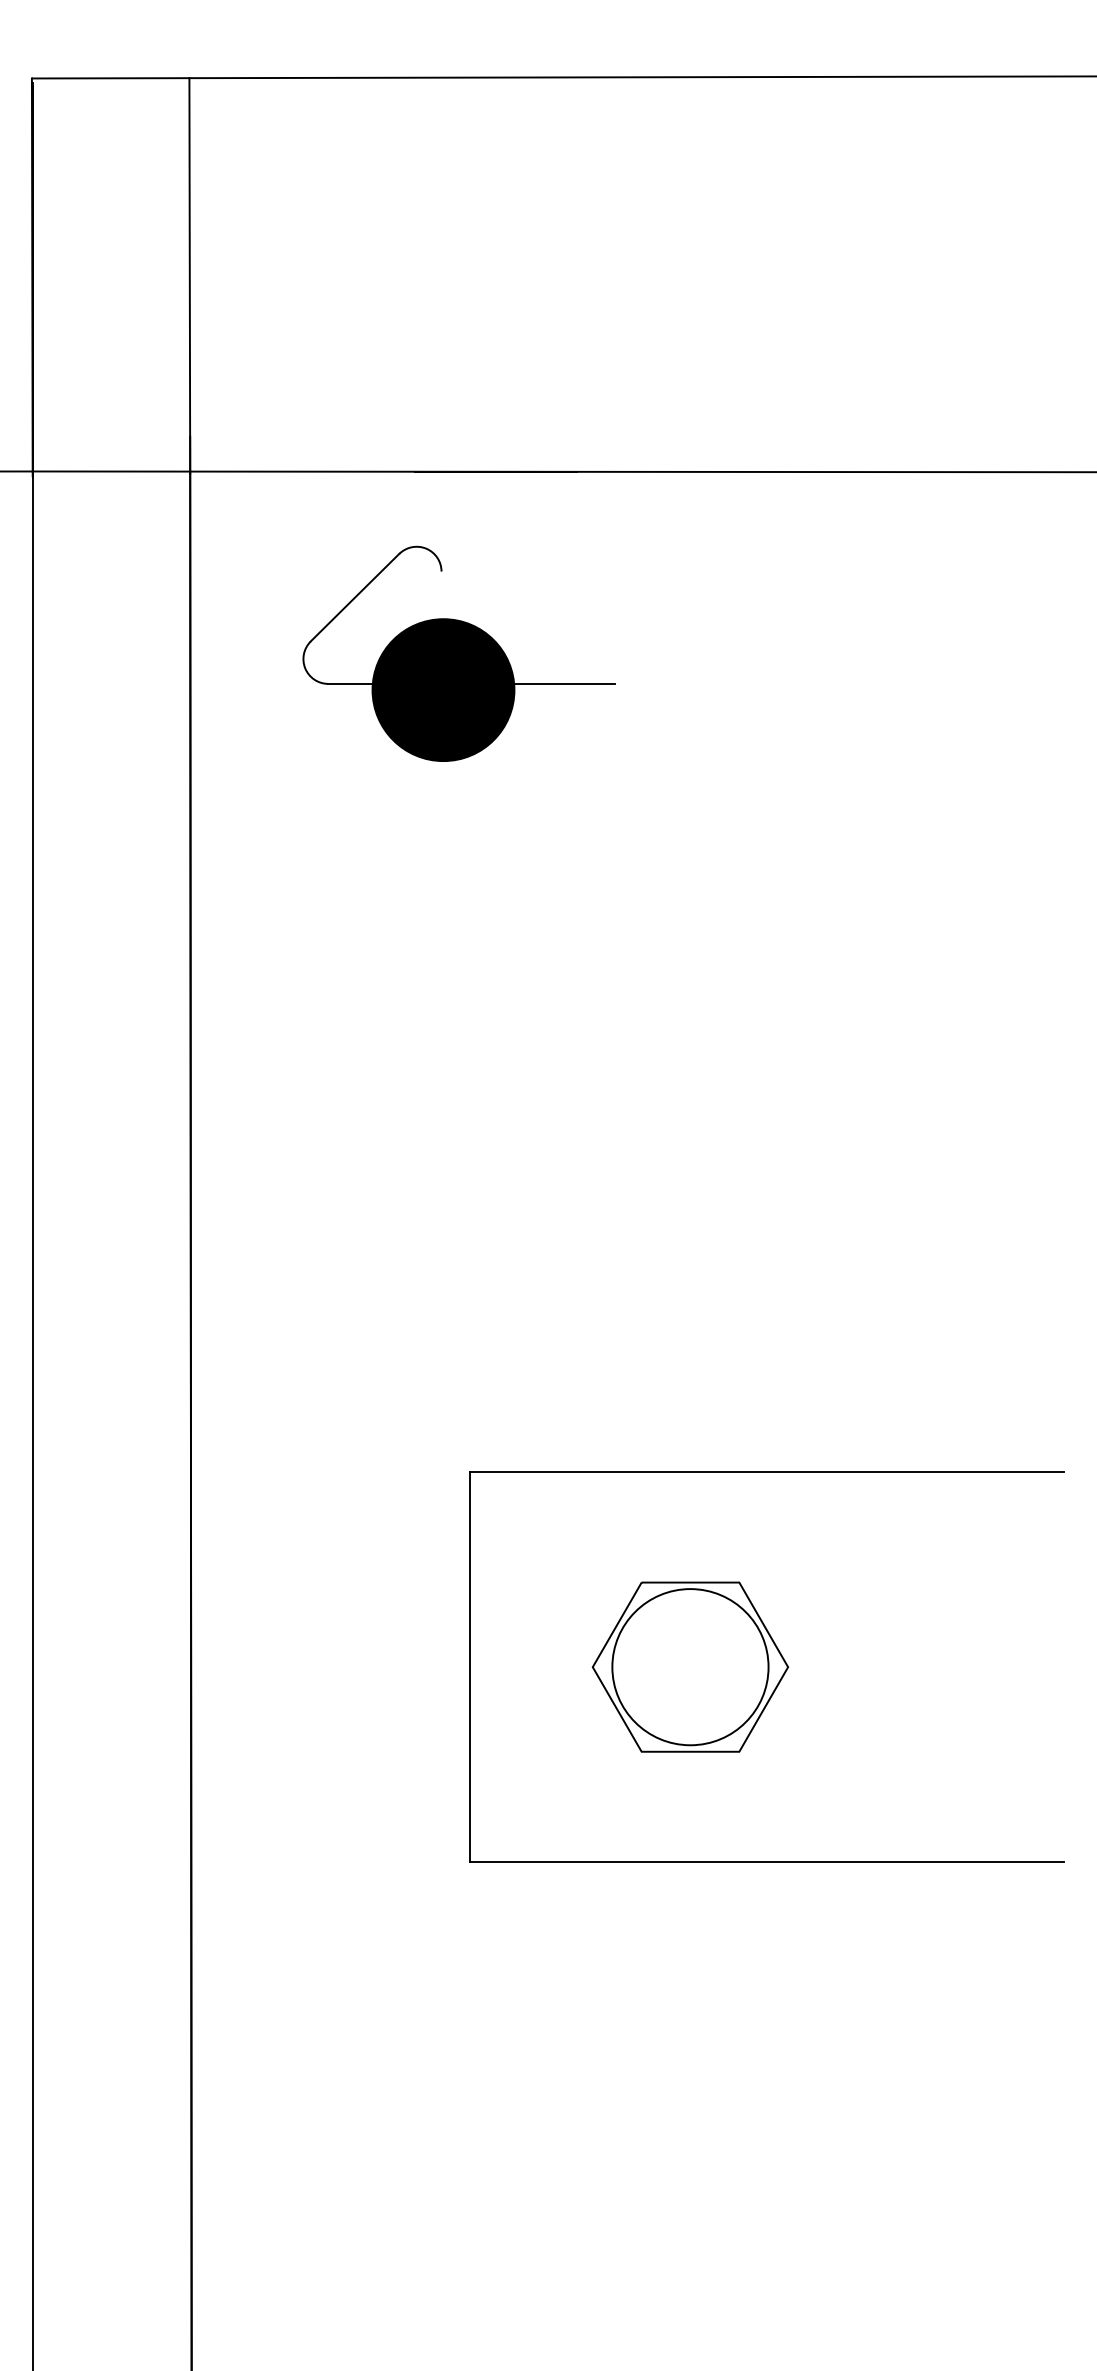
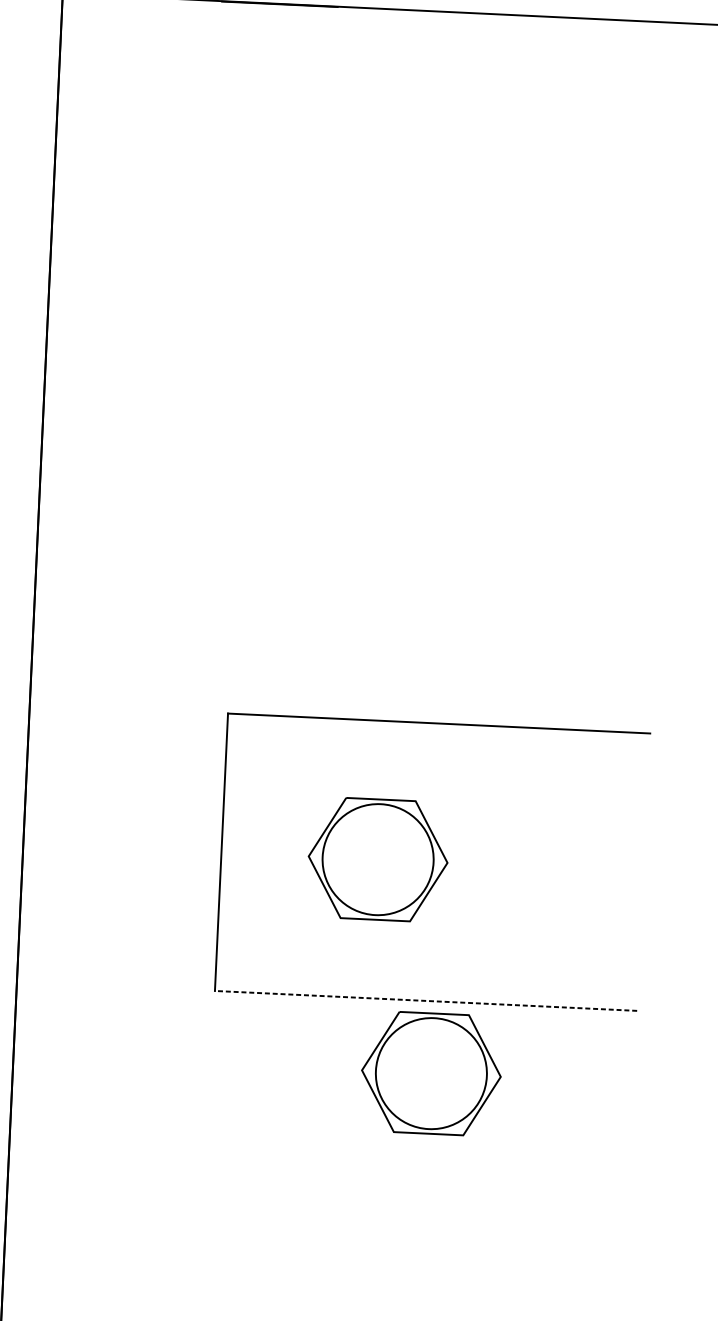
part: (458, 653) -> (247, 131), removed
line: (766, 1862) -> (425, 1000), solid -> dashed
part: (778, 1963) -> (430, 1073), added

